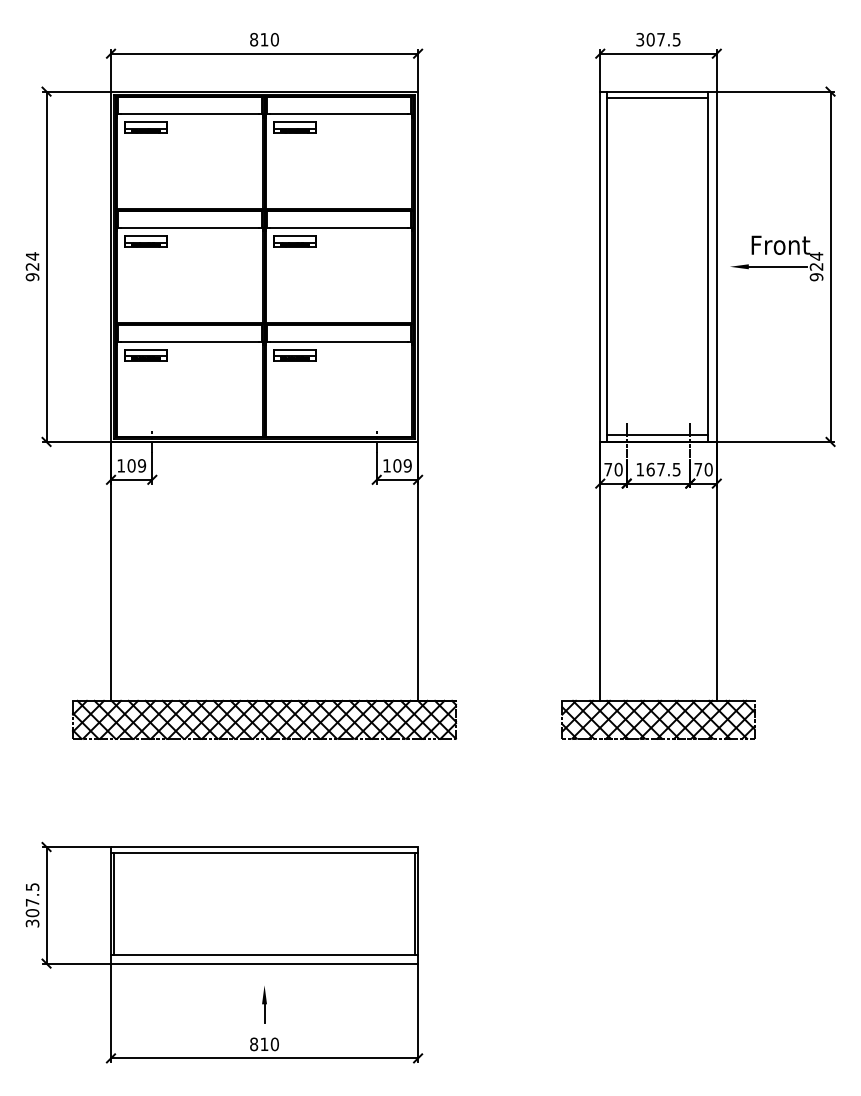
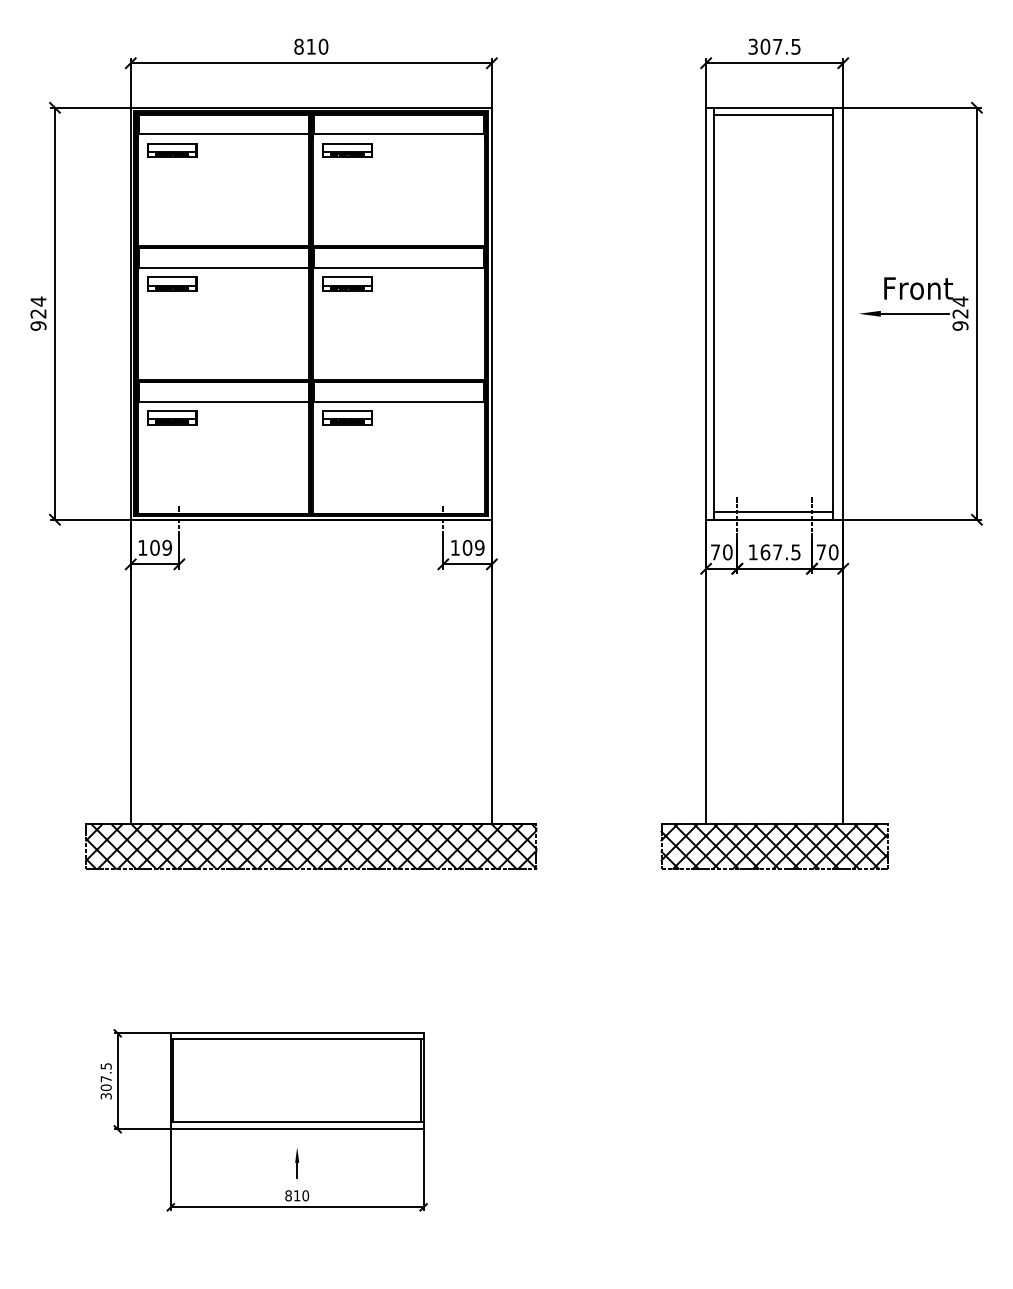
part: (224, 952) -> (264, 1120), size x0.7

